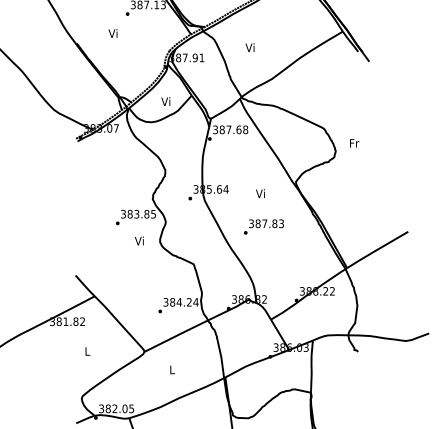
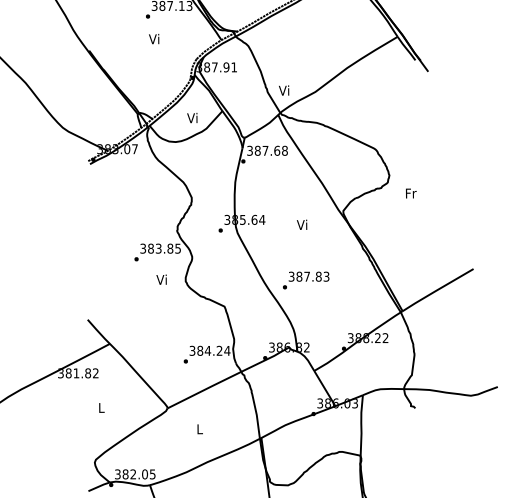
text: (113, 33) -> (154, 39), moved
text: (250, 47) -> (284, 90), moved
text: (354, 143) -> (411, 193), moved
text: (264, 227) -> (306, 280), moved

